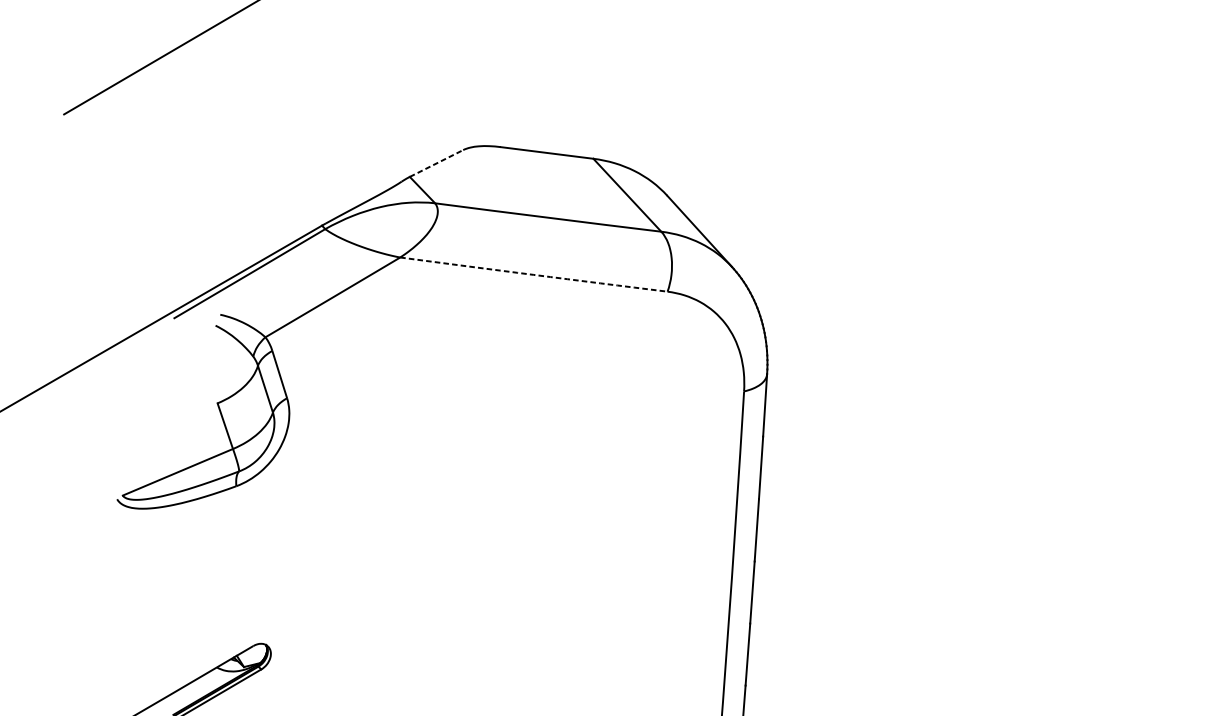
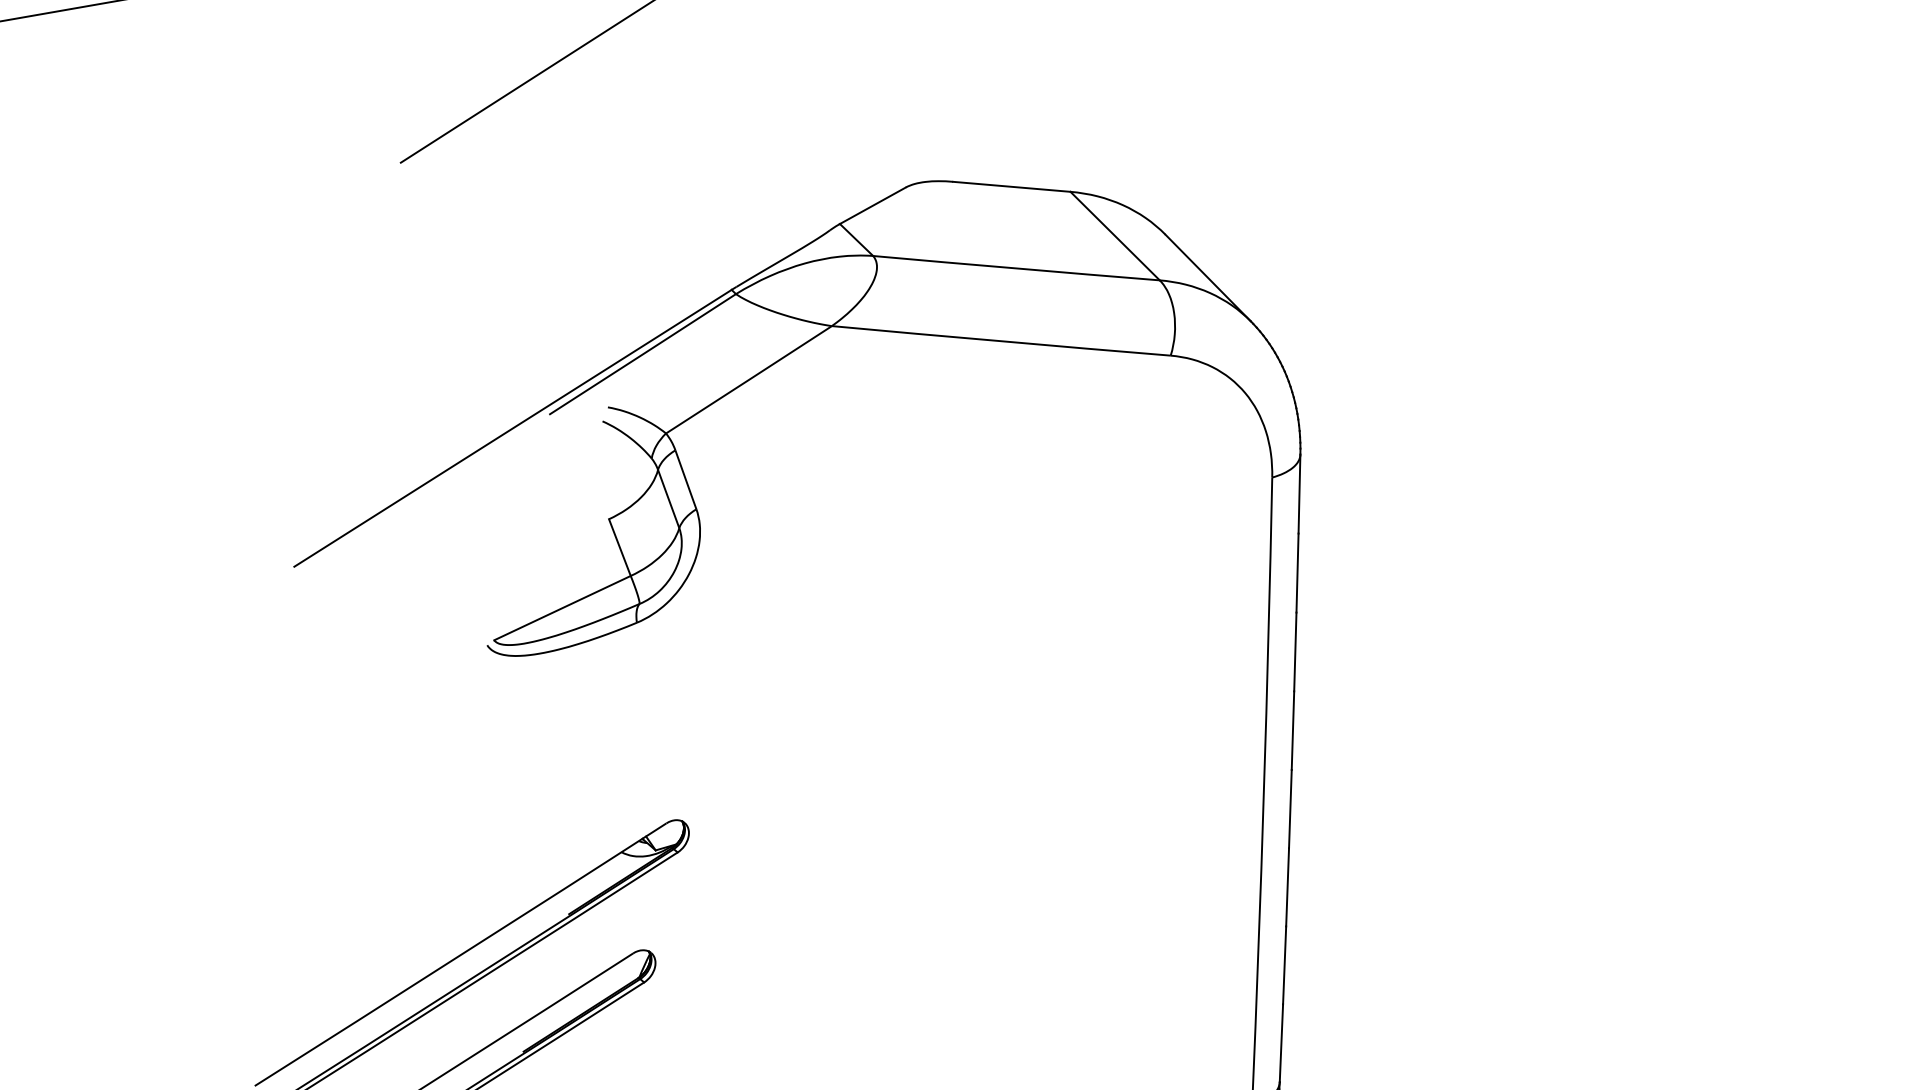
line: (436, 163) -> (872, 205), dashed -> solid
arc: (534, 275) -> (1001, 341), dashed -> solid

